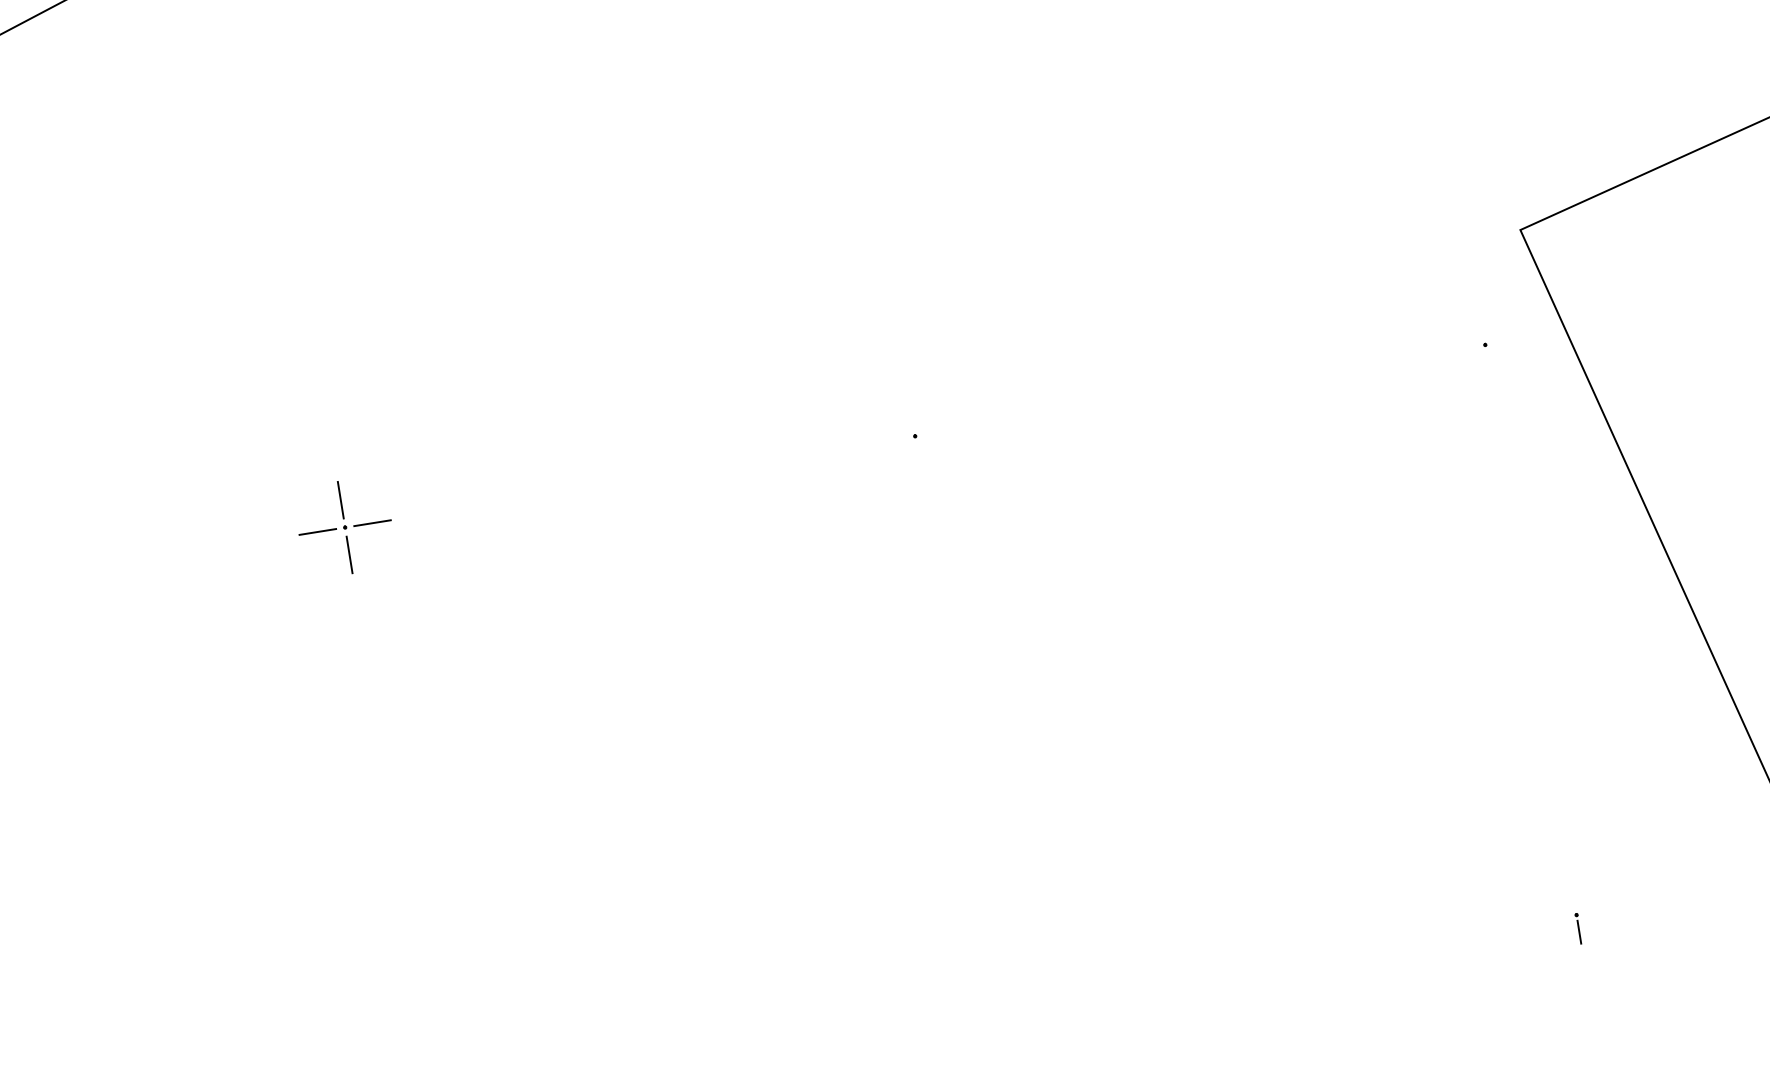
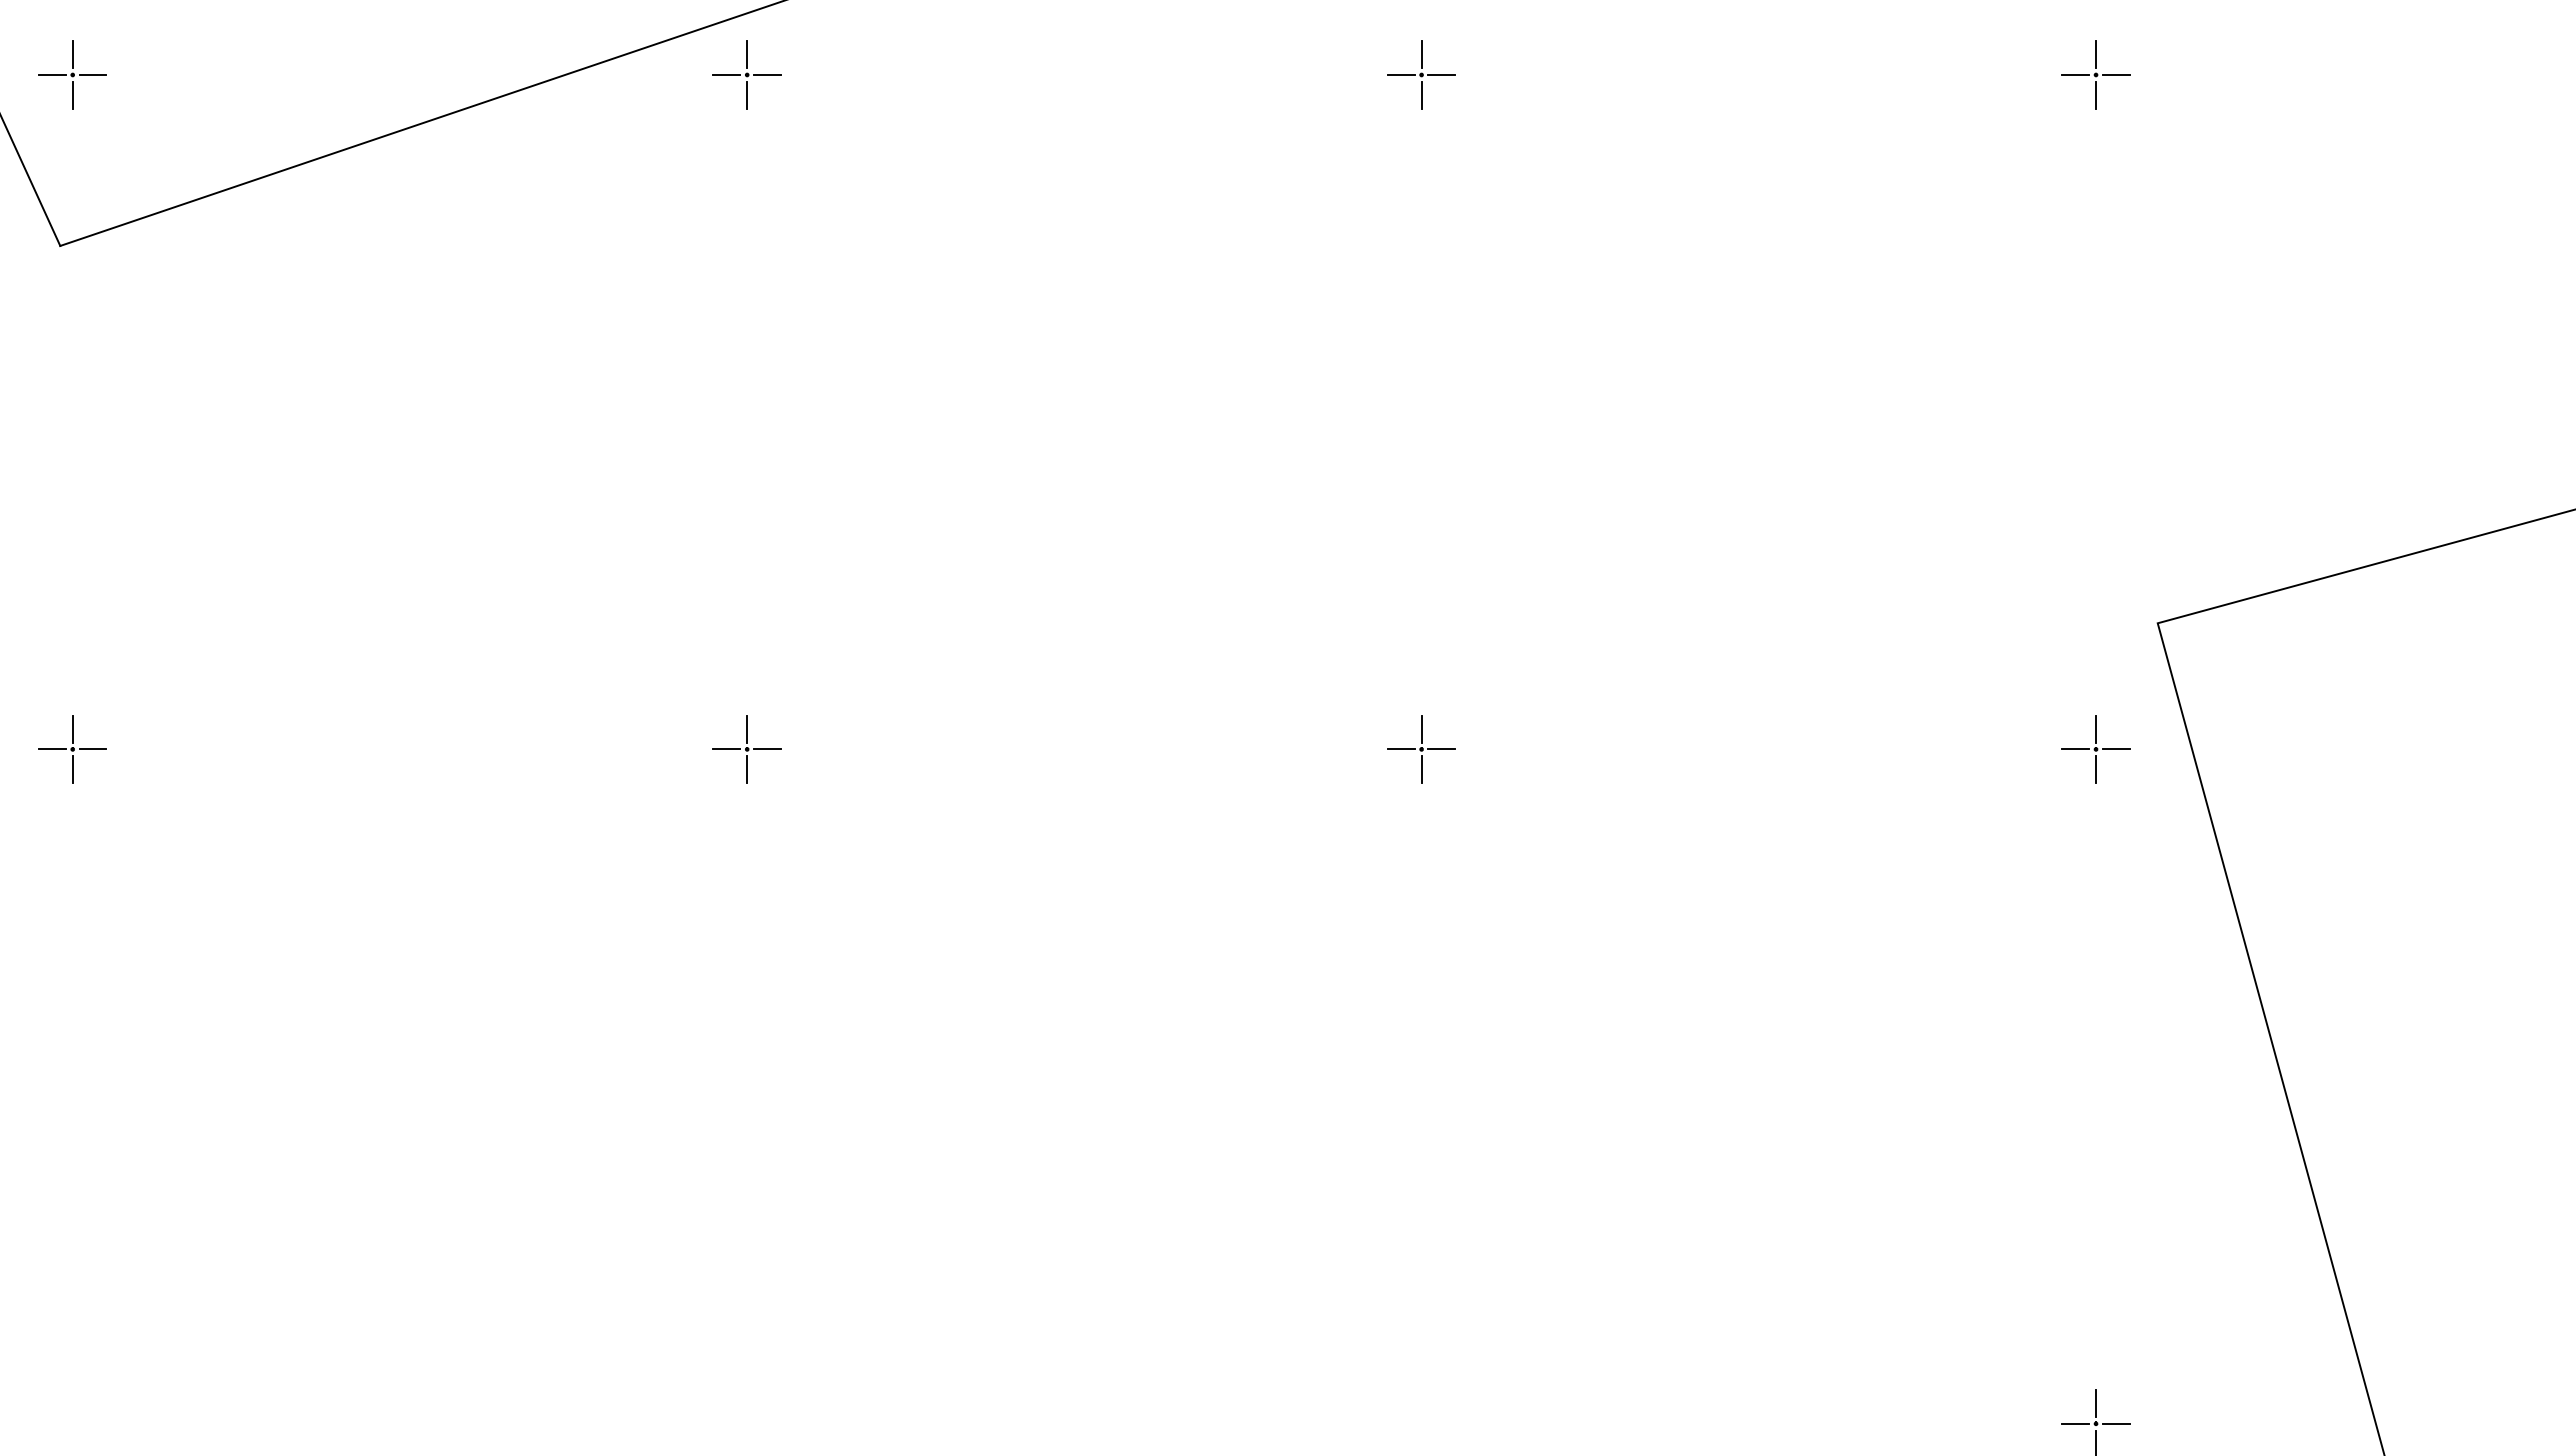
line: (1482, 327) -> (2096, 728), added
line: (1501, 342) -> (2115, 749), added
line: (1467, 347) -> (2075, 749), added
line: (1488, 361) -> (2096, 769), added
line: (912, 418) -> (1421, 728), added
line: (932, 433) -> (1441, 749), added
line: (897, 439) -> (1400, 749), added
line: (917, 453) -> (1421, 769), added
part: (344, 527) -> (746, 749), size x0.62
line: (1574, 897) -> (2096, 1403), added
line: (1593, 912) -> (2115, 1423), added
line: (1559, 917) -> (2075, 1423), added

